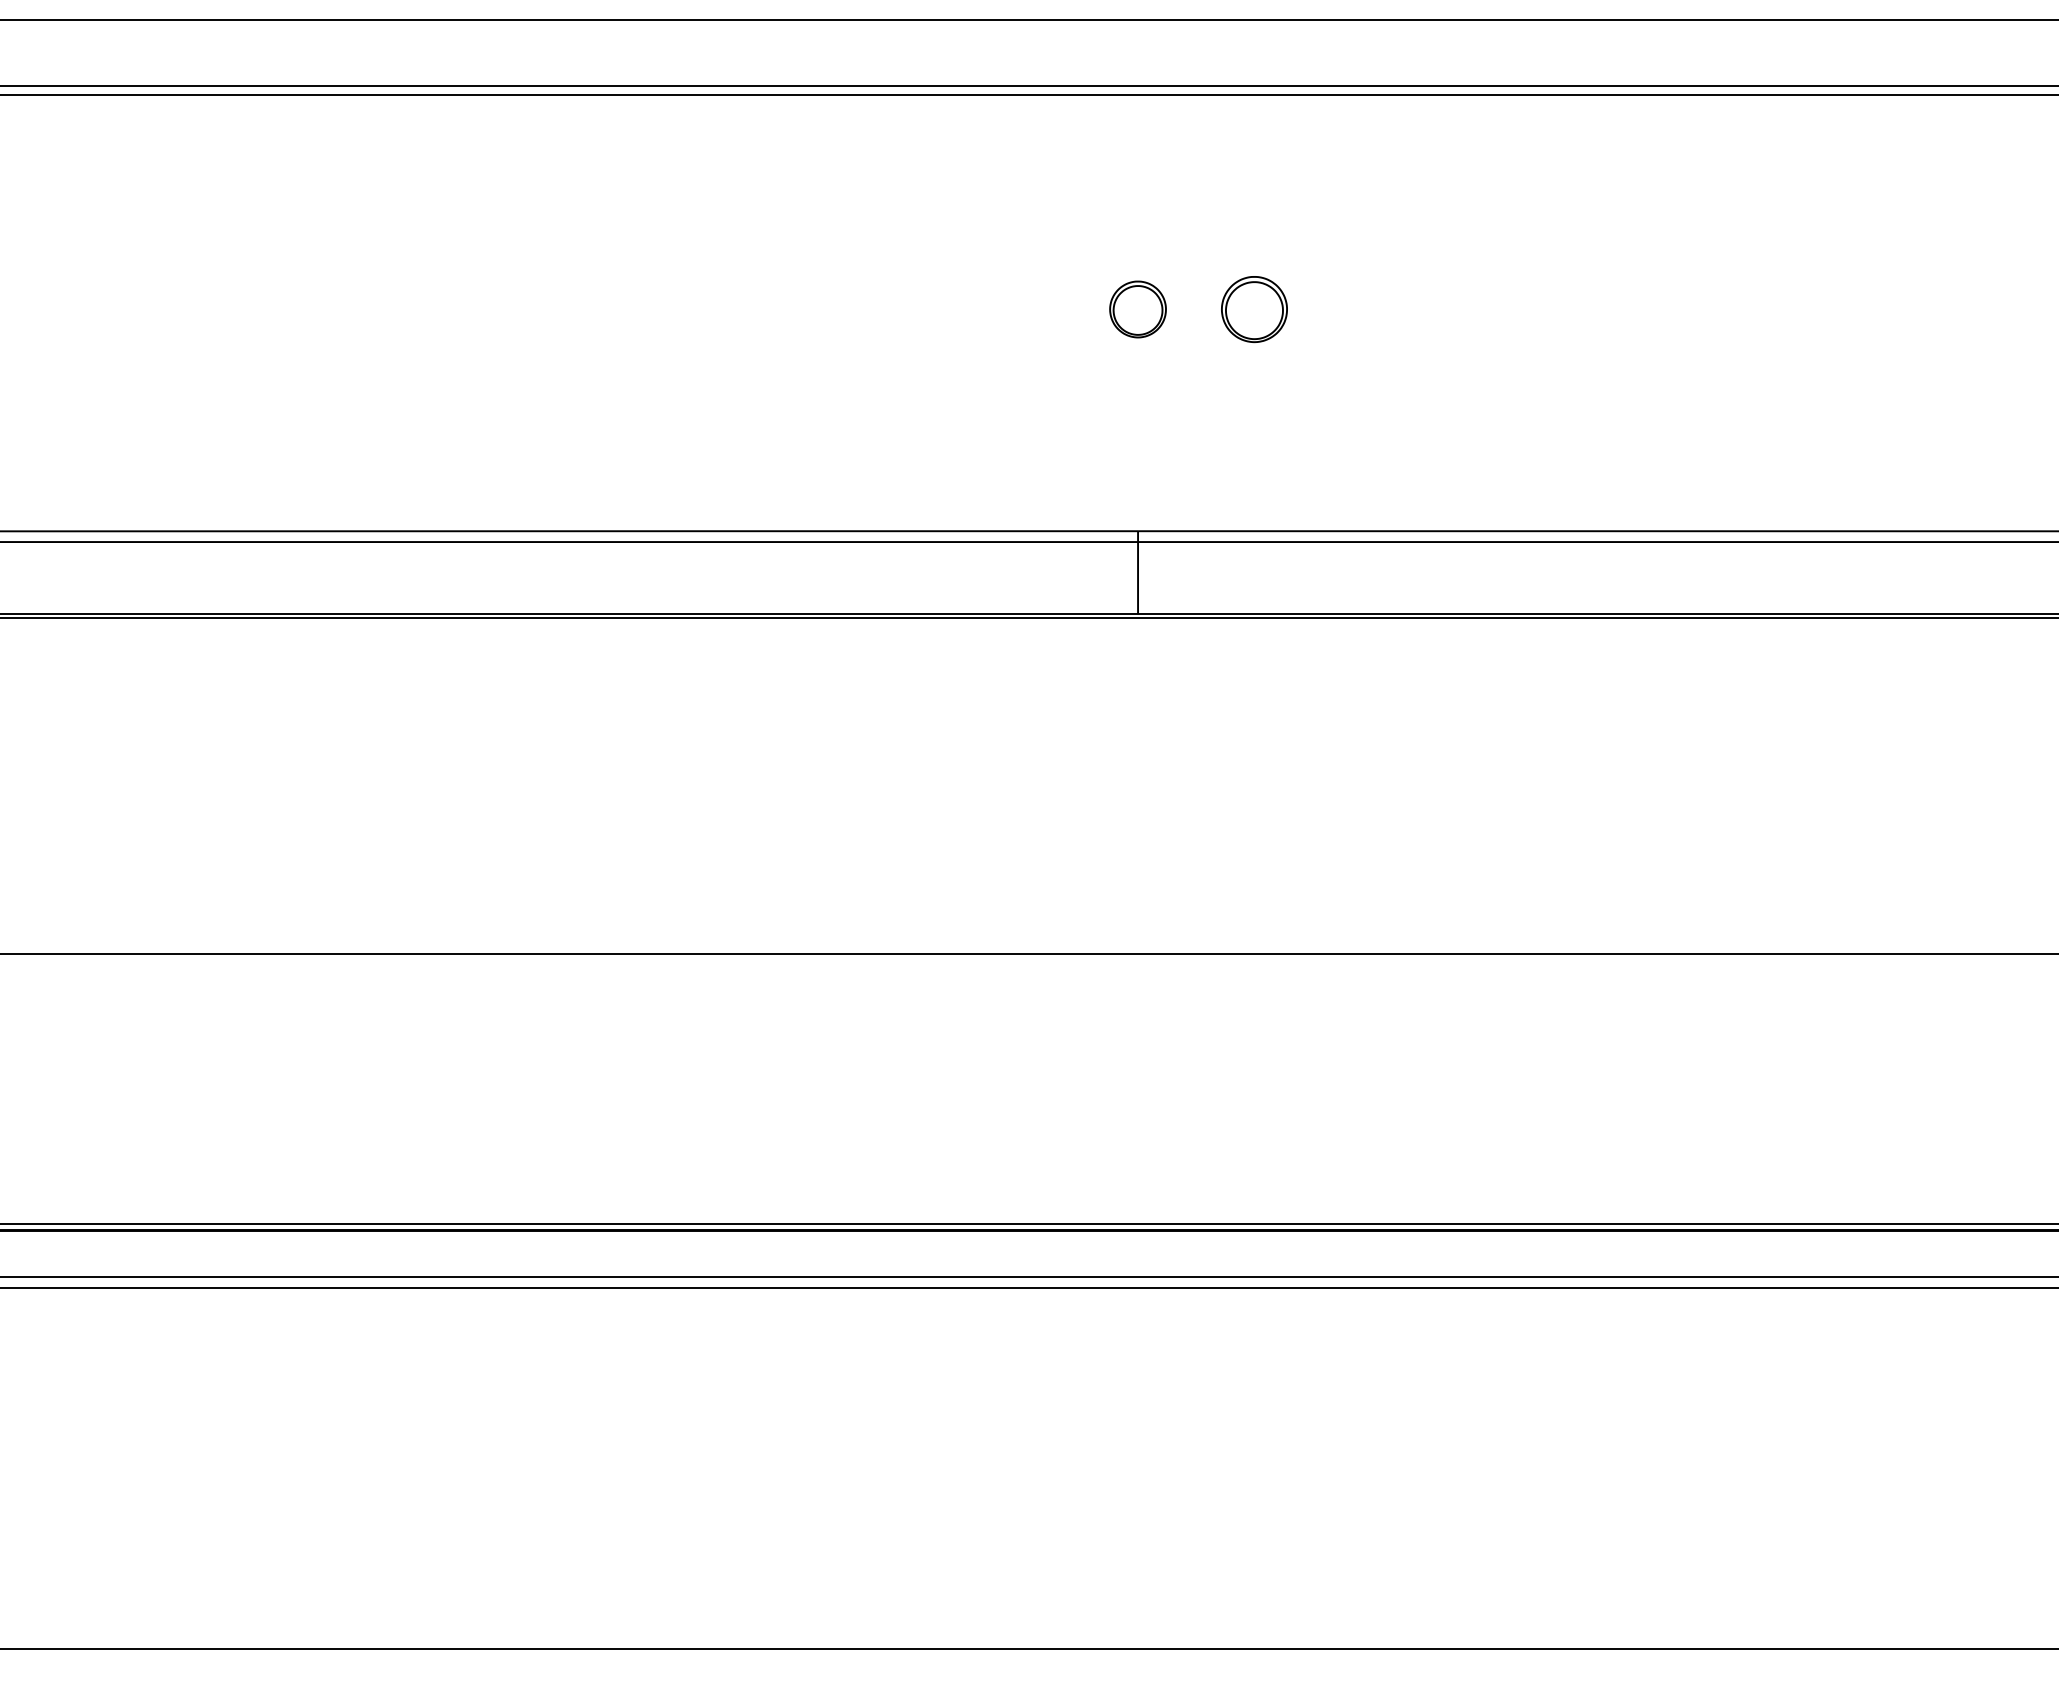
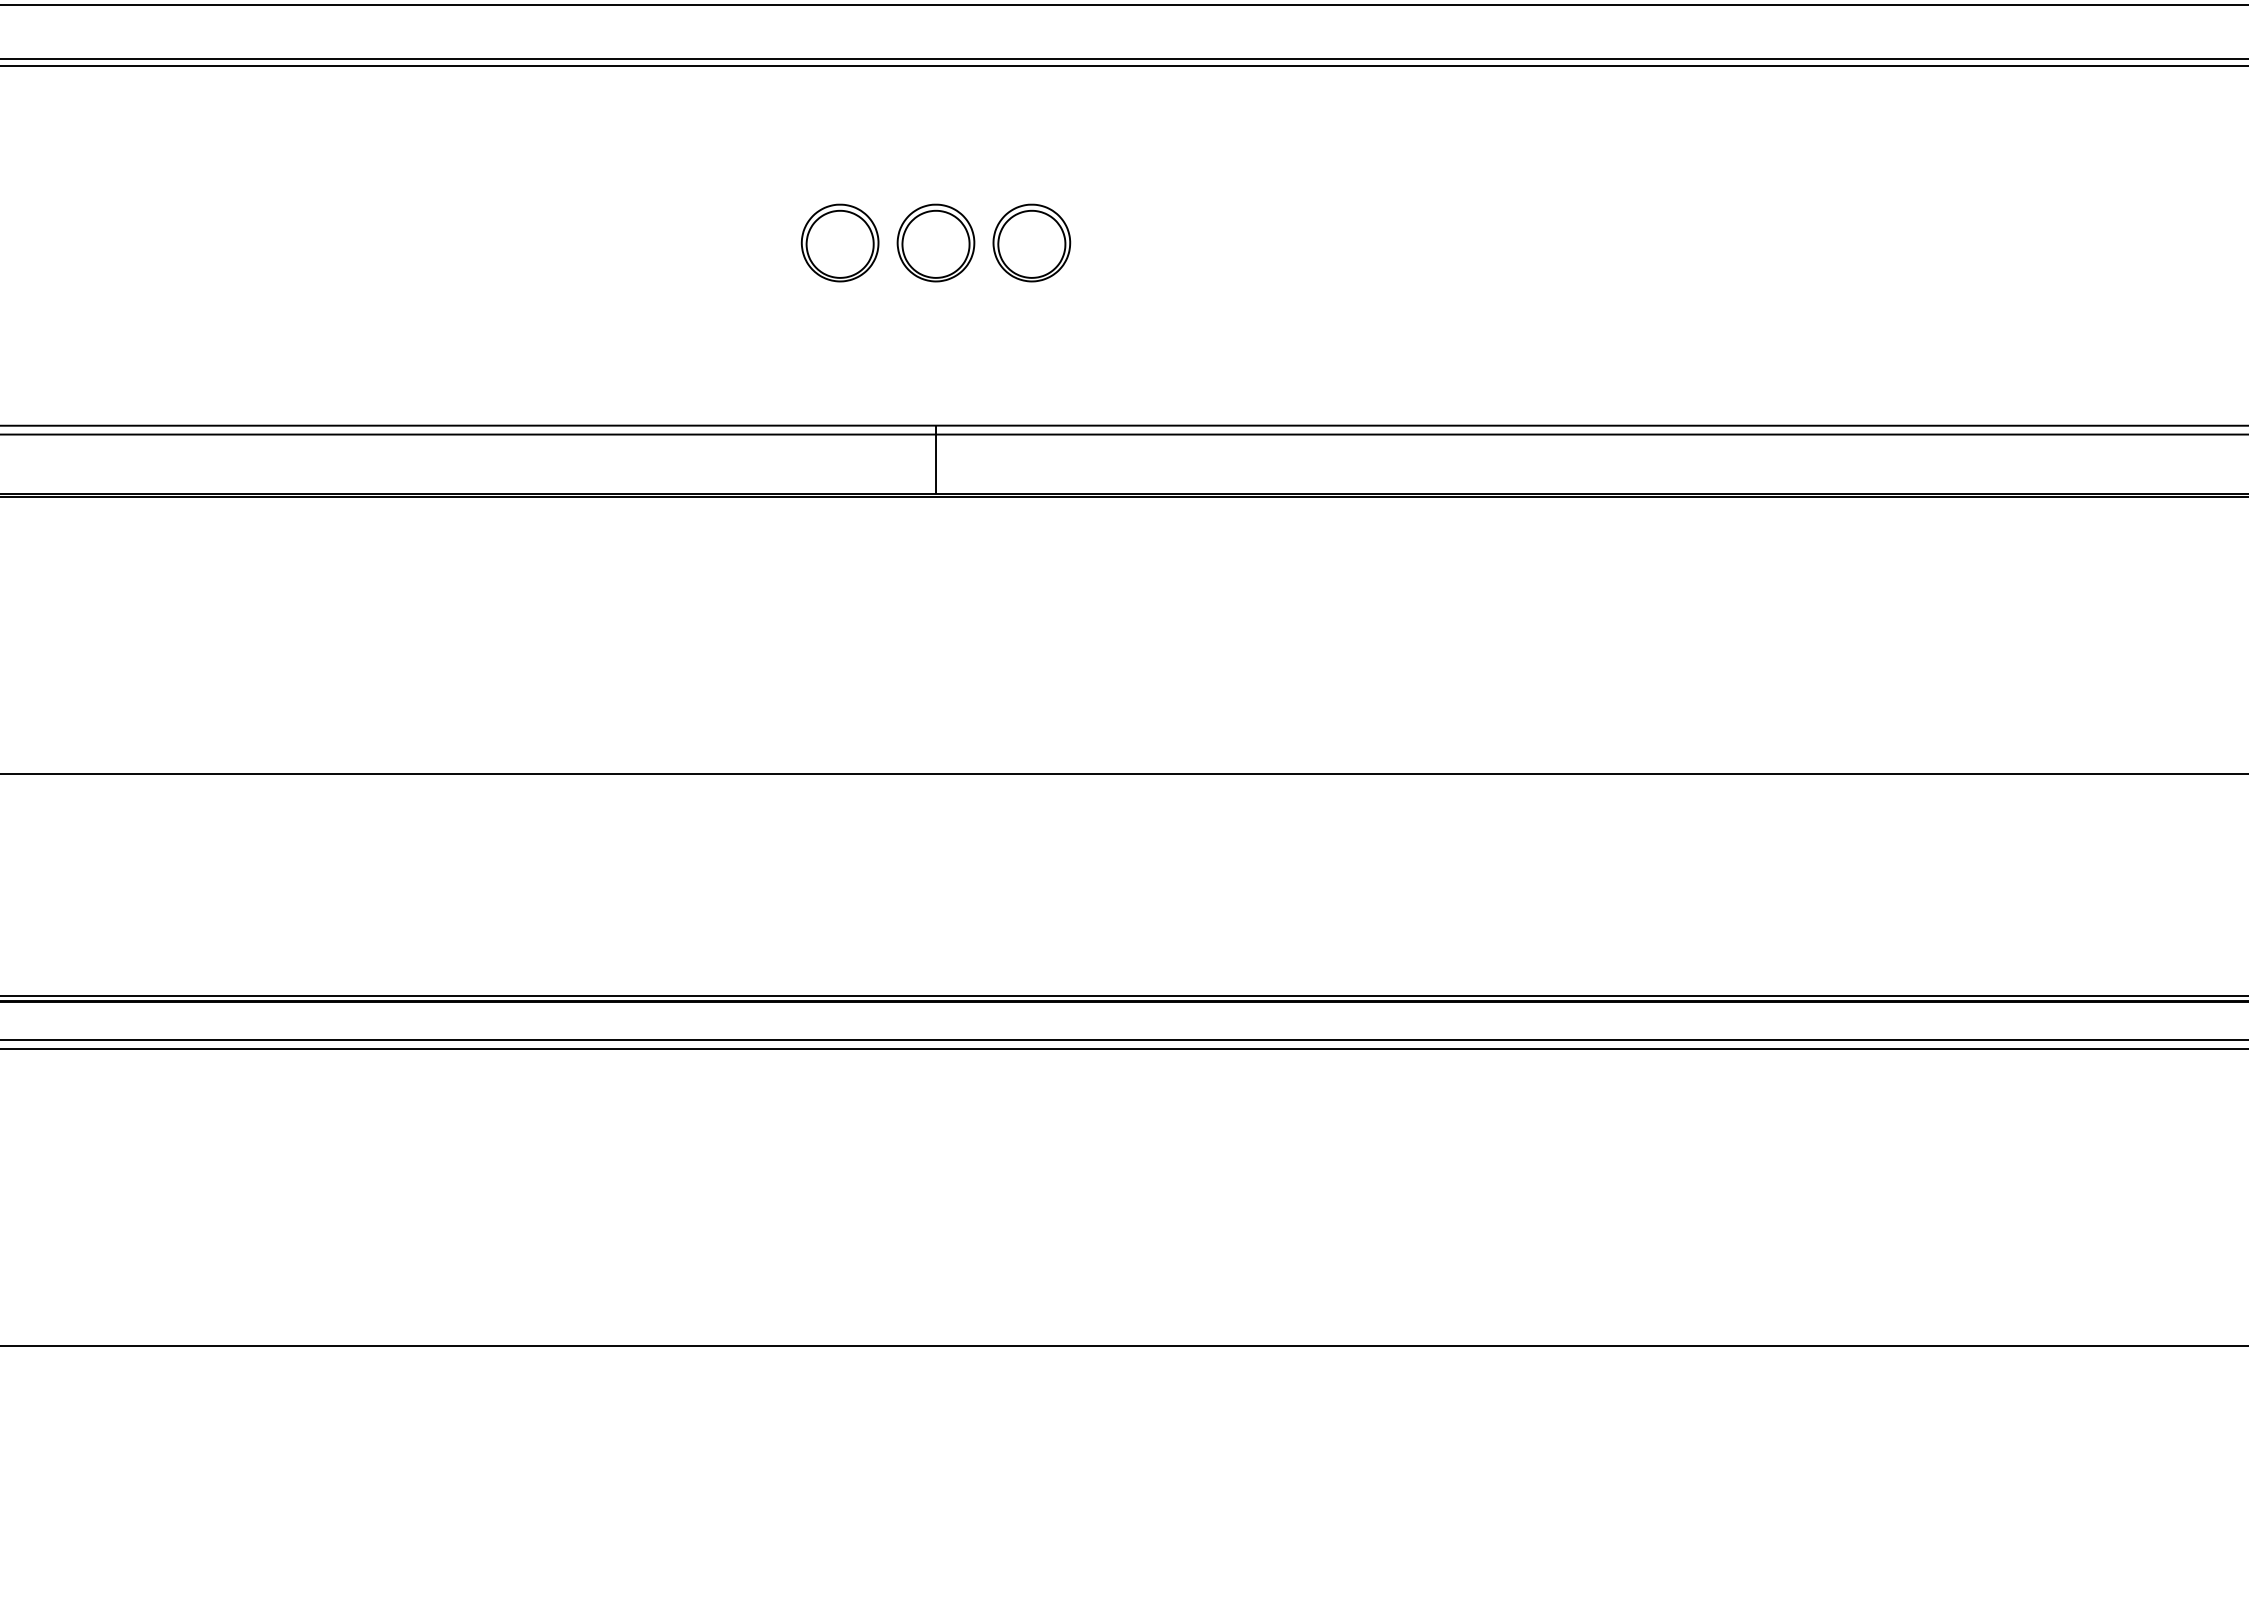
part: (1020, 308) -> (839, 242), added
part: (1137, 308) -> (935, 242), size x1.67
part: (1253, 308) -> (1031, 242), size x1.43

